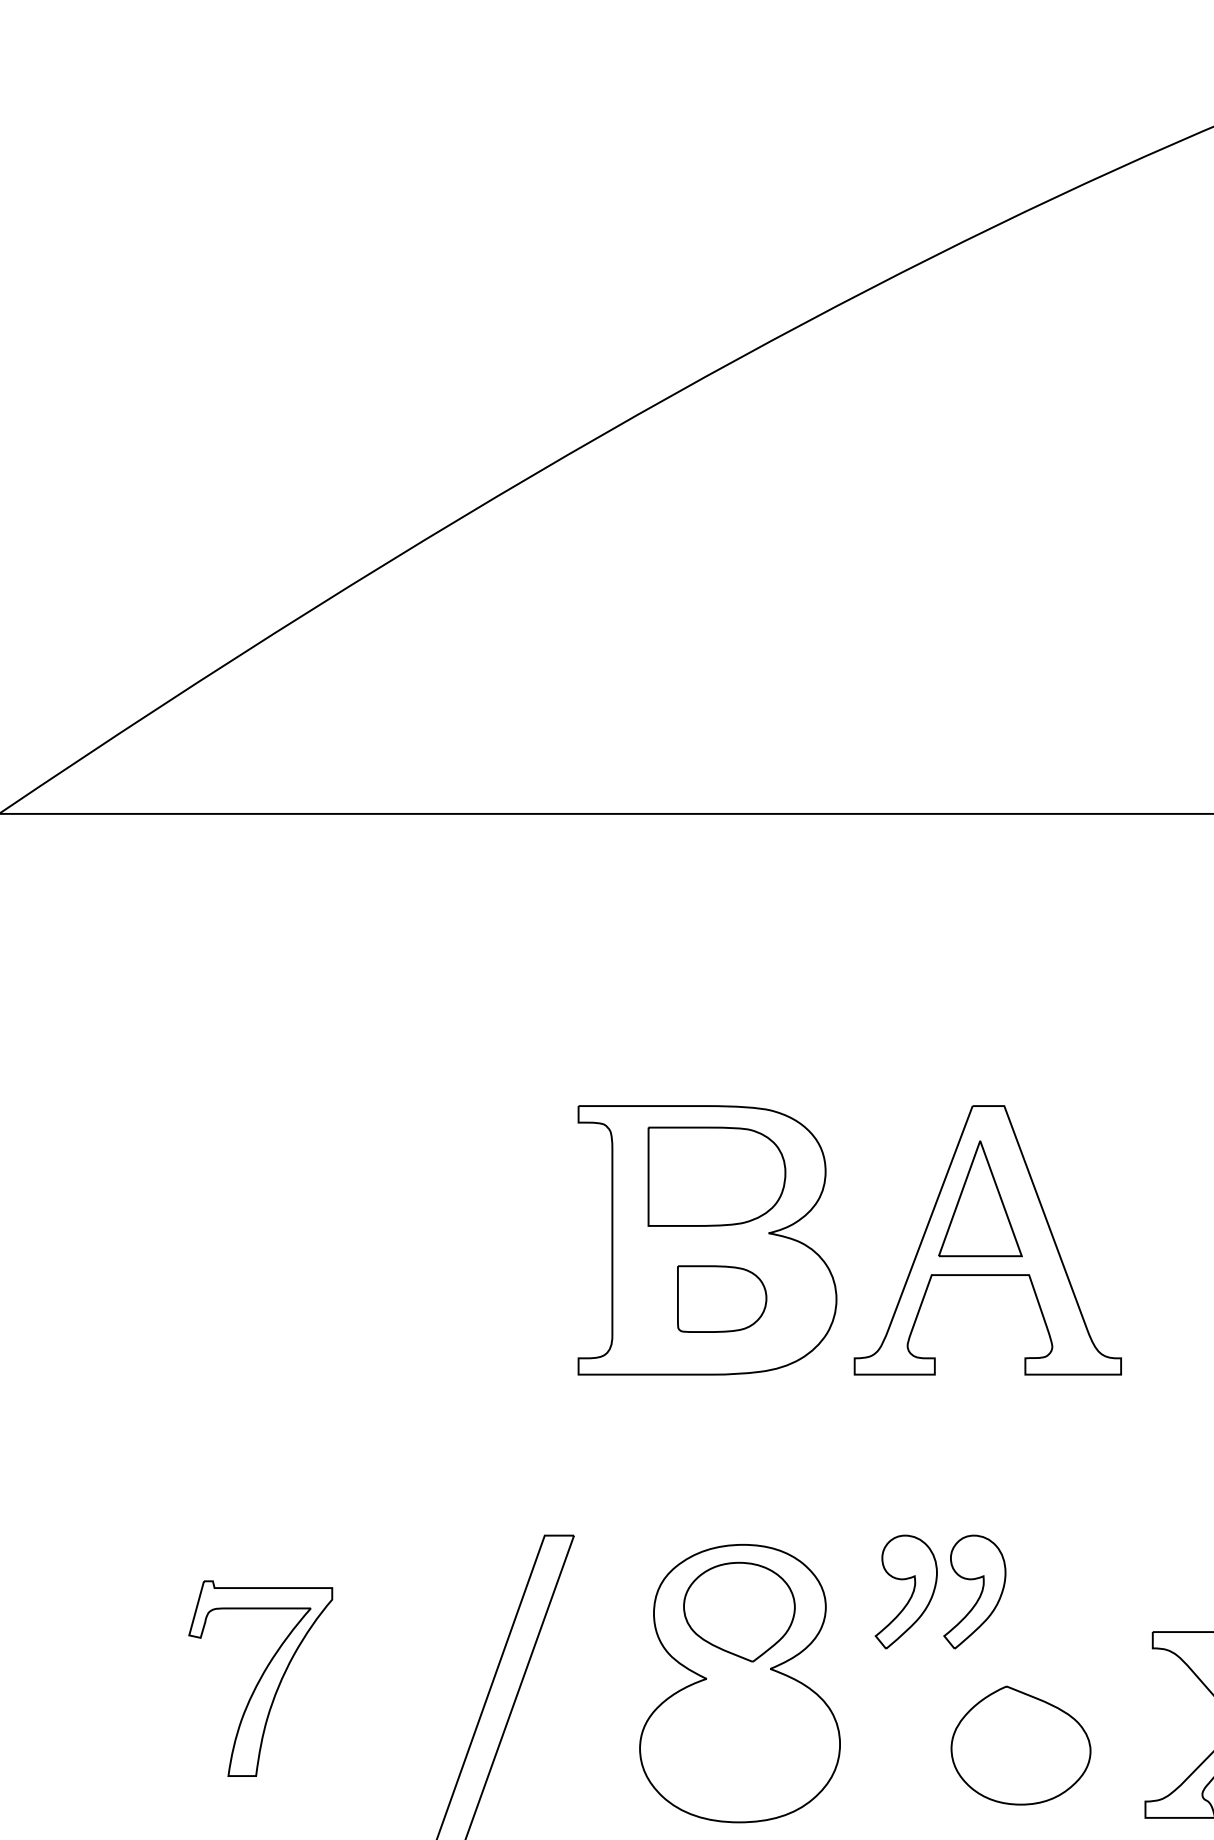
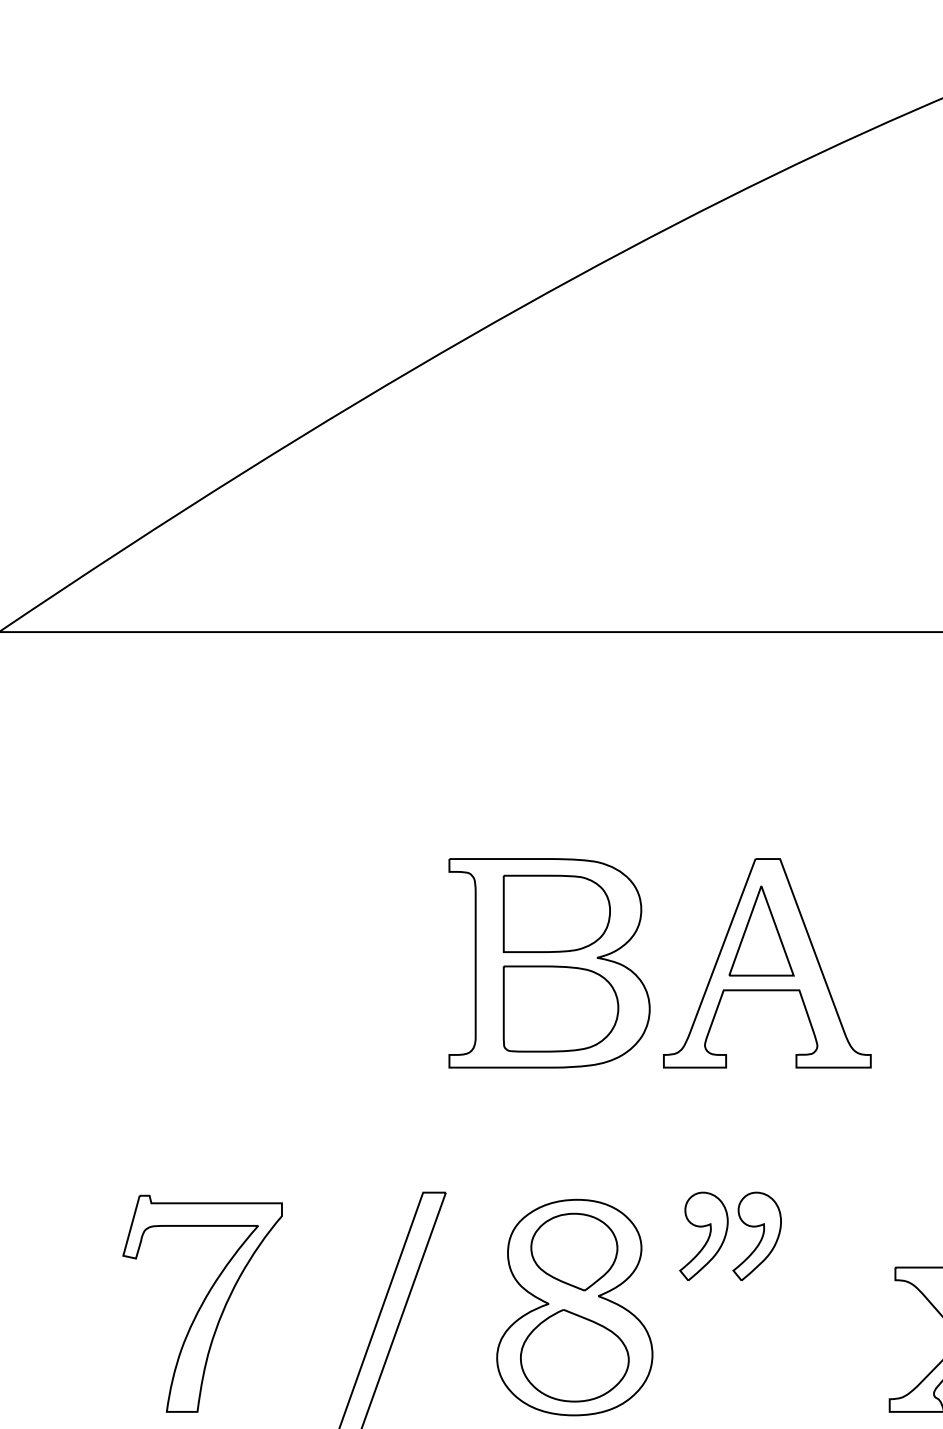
part: (721, 1298) -> (560, 1008), size x1.67
part: (260, 1678) -> (202, 1303), size x1.43
part: (1020, 1745) -> (574, 1355), moved

